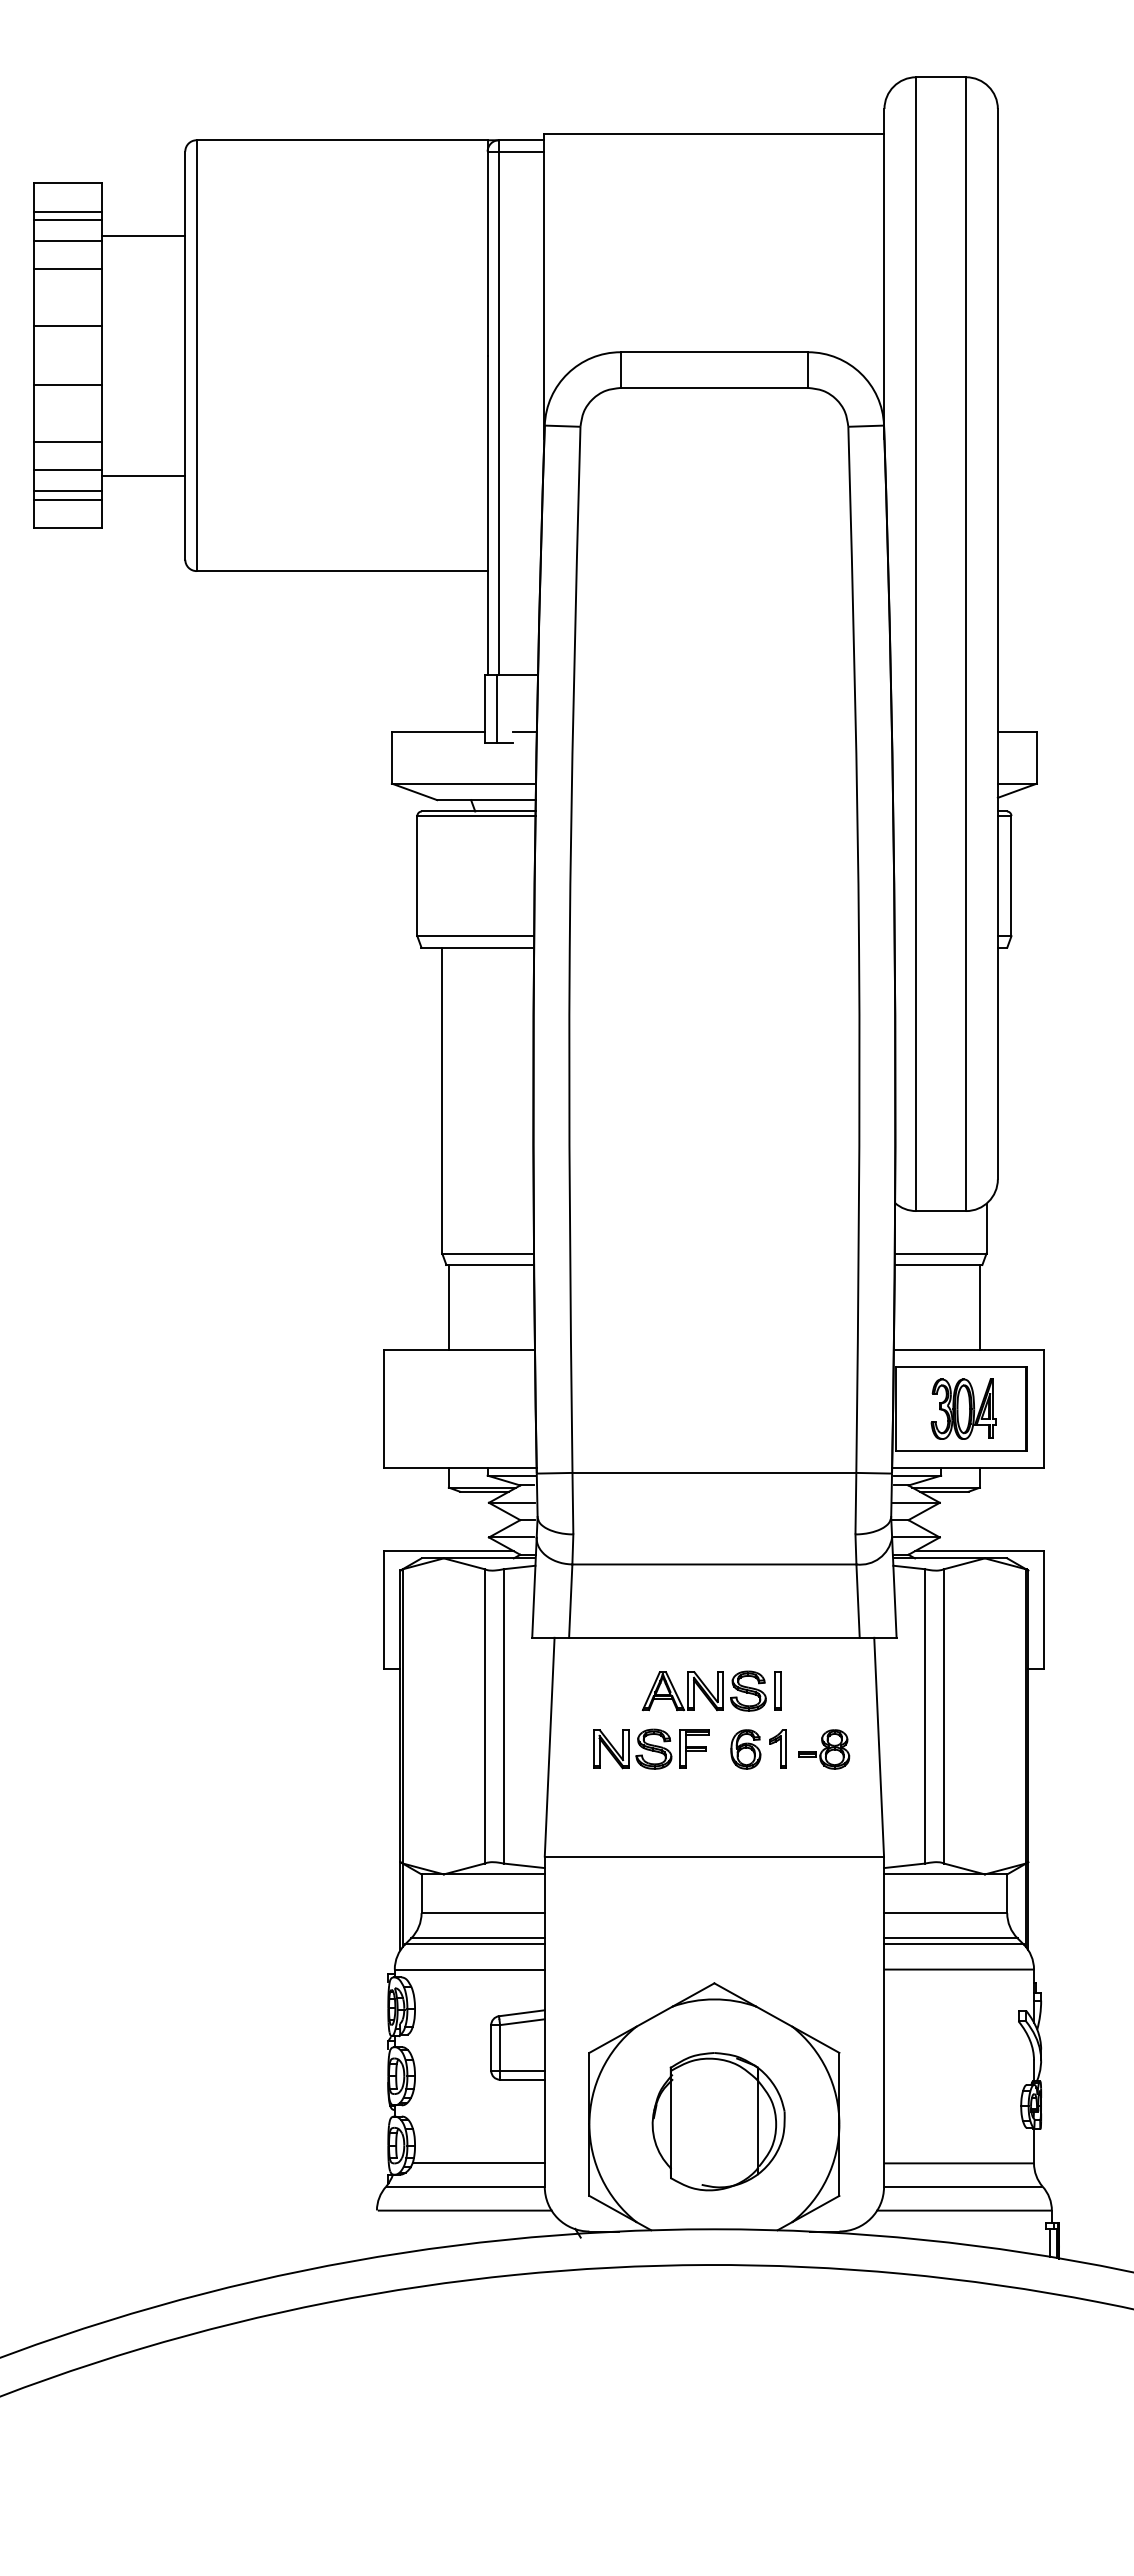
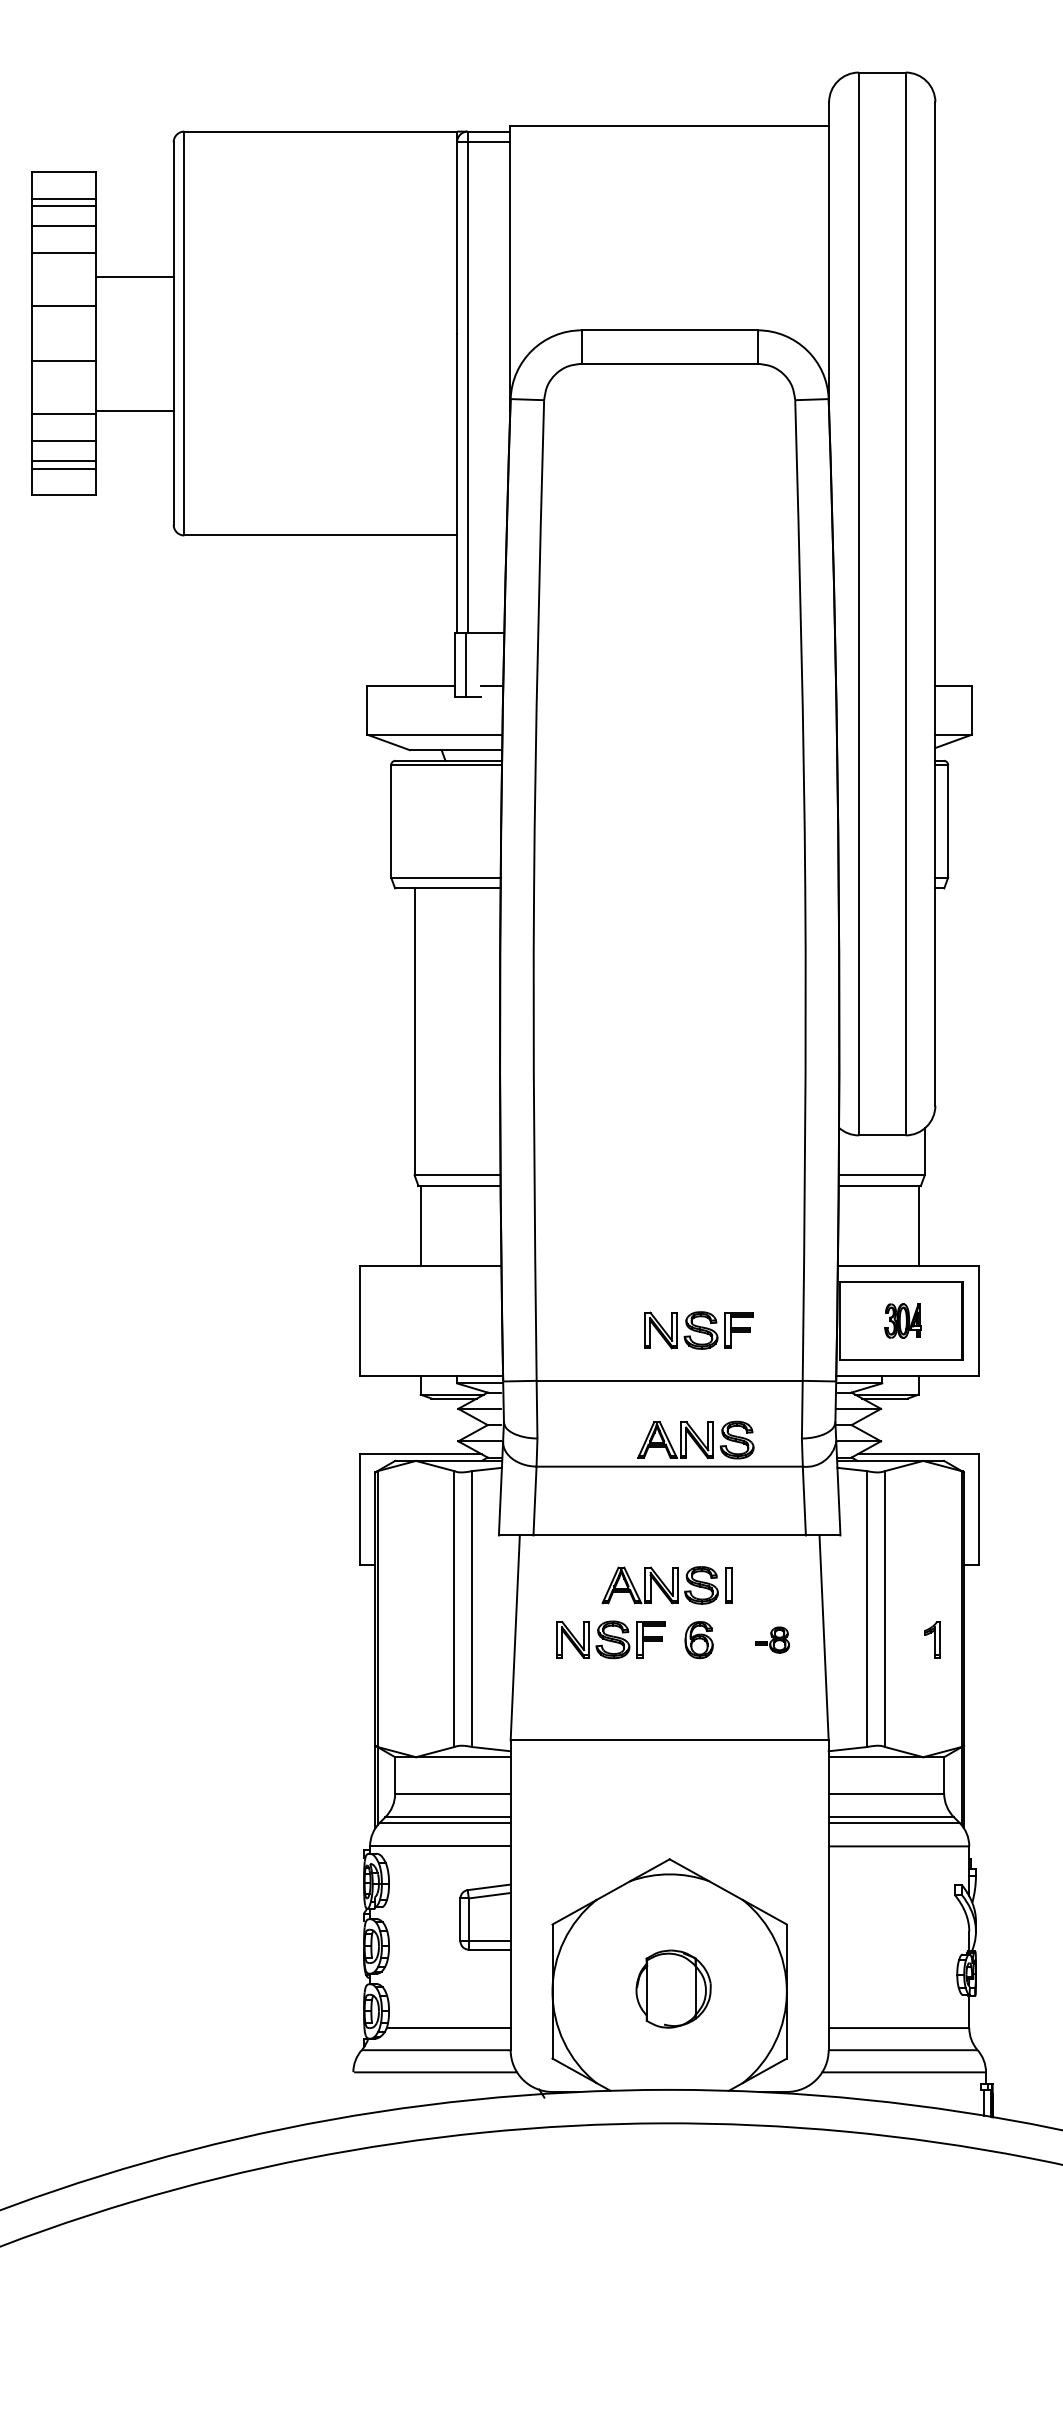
line: (143, 235) -> (134, 277), moved
line: (143, 475) -> (134, 410), moved
part: (963, 1408) -> (903, 1320), size x0.6
part: (745, 1418) -> (698, 1329), added
part: (741, 1535) -> (695, 1439), added
part: (777, 1748) -> (932, 1639), moved
part: (824, 1749) -> (772, 1640), size x0.7
part: (718, 2121) -> (673, 1988), size x0.6

